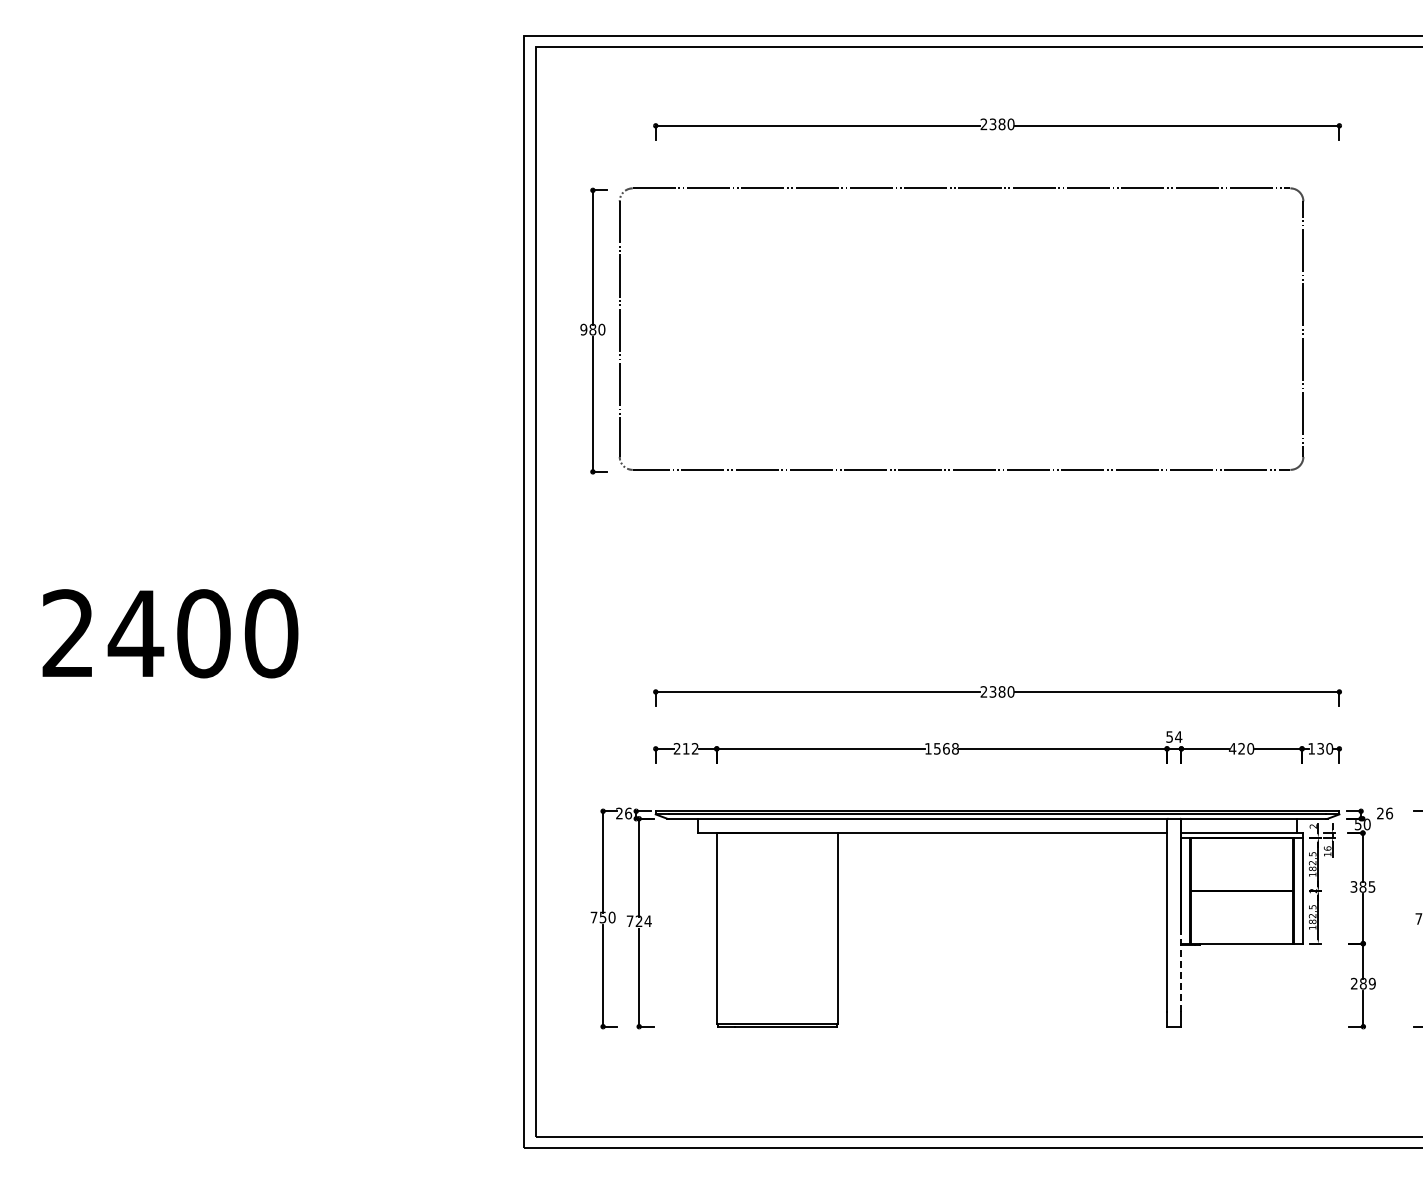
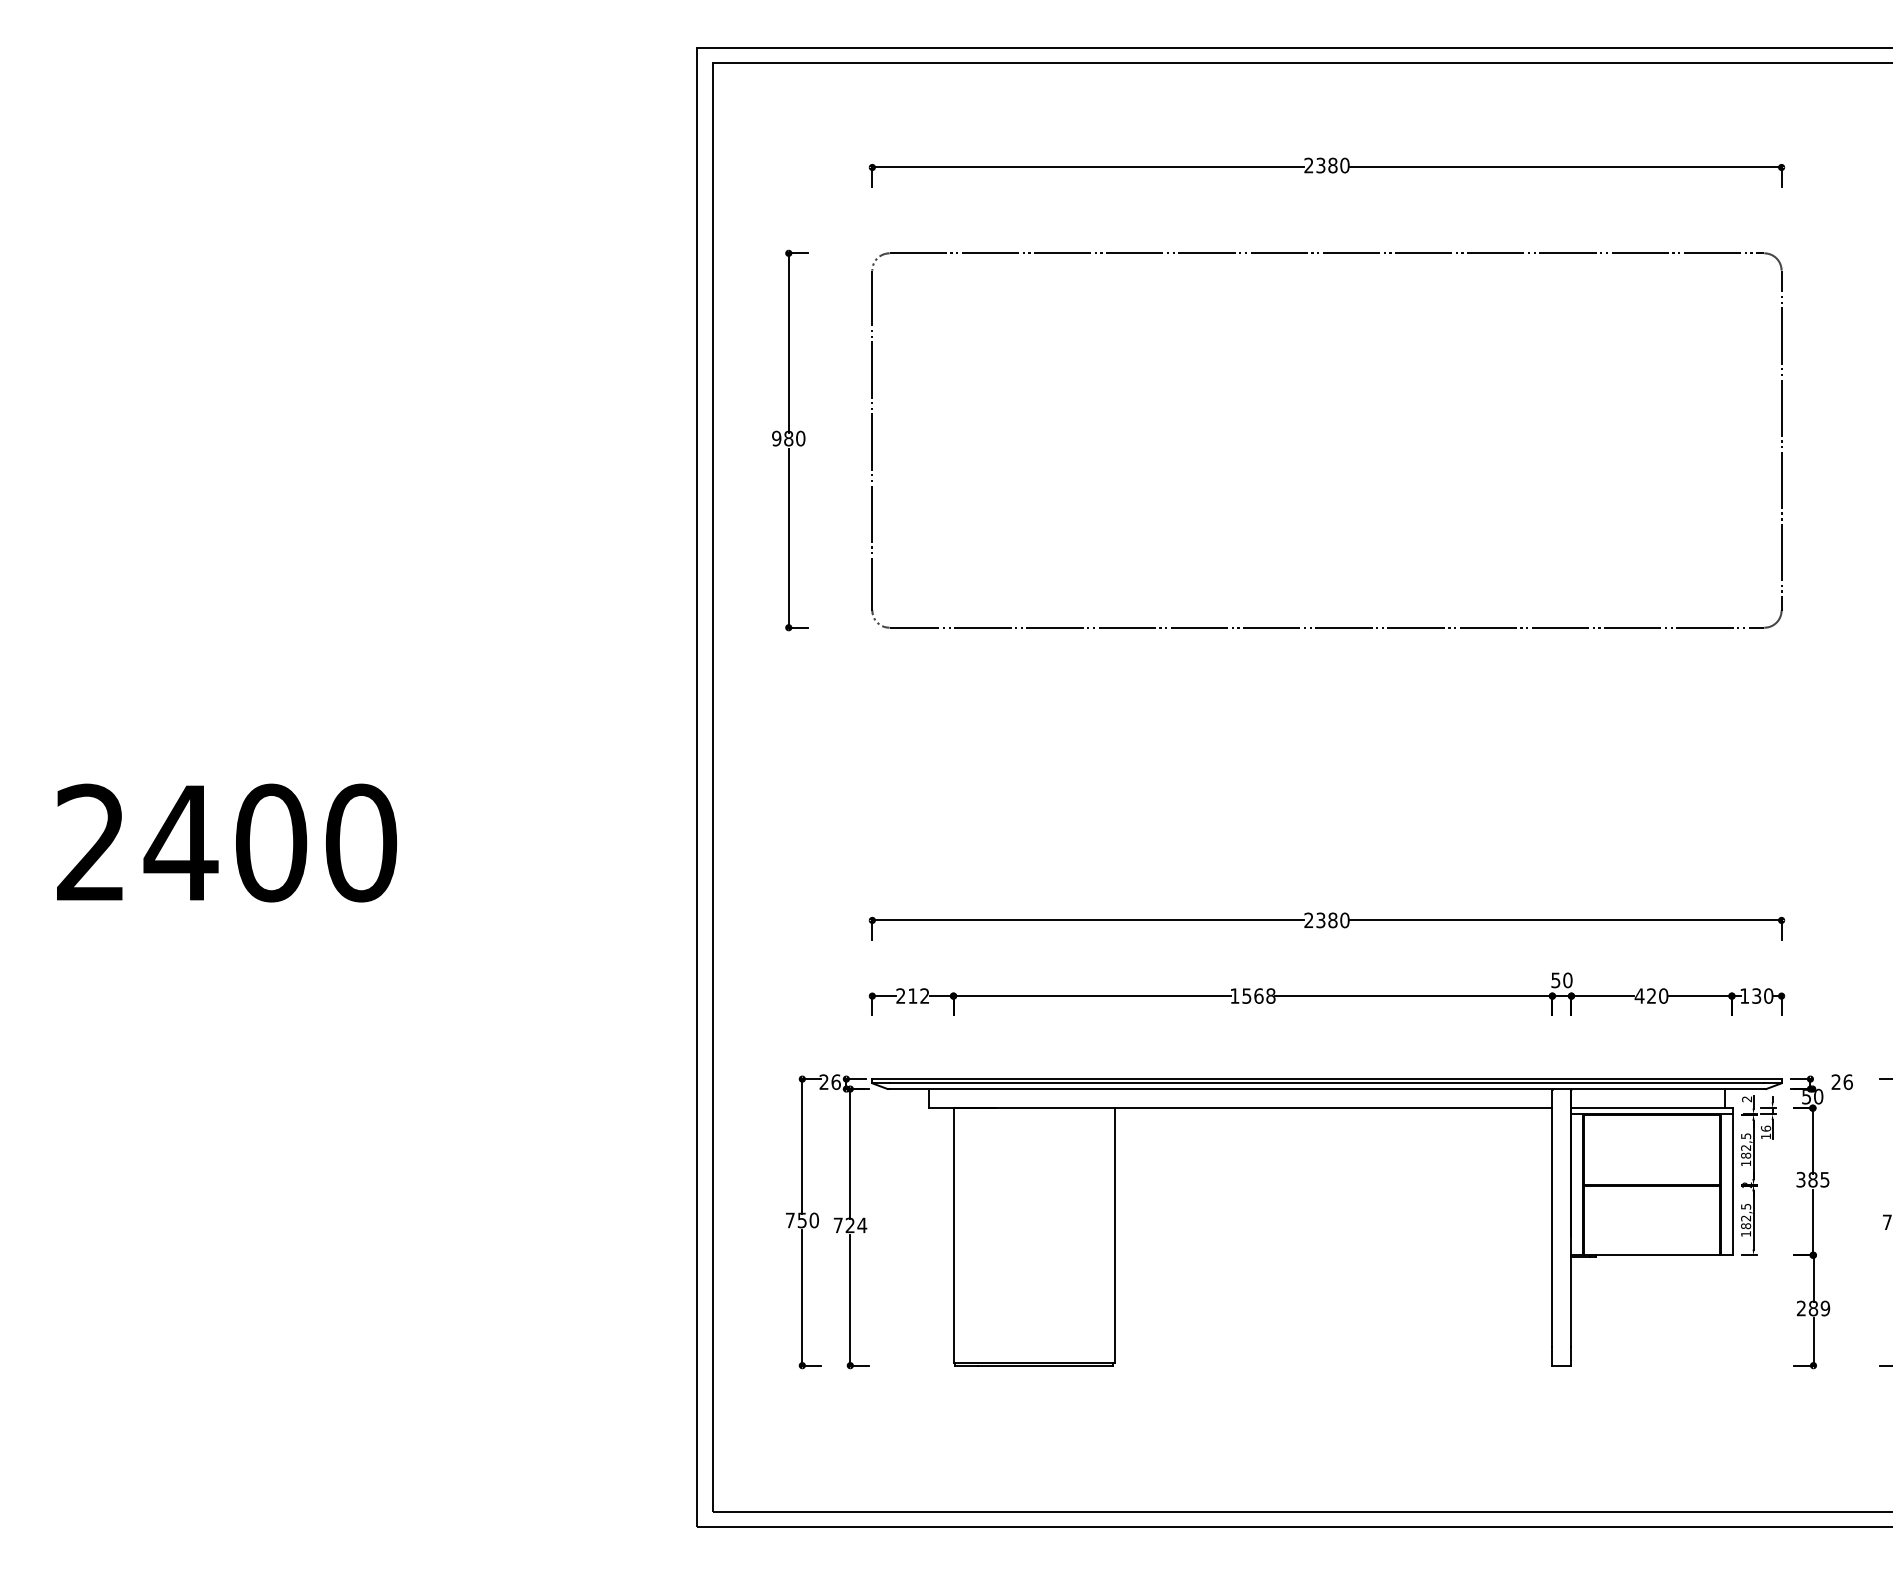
part: (961, 188) -> (1326, 253), moved
text: (1178, 736) -> (1567, 979), 54 -> 50
line: (1181, 970) -> (1571, 1290), dashed -> solid

